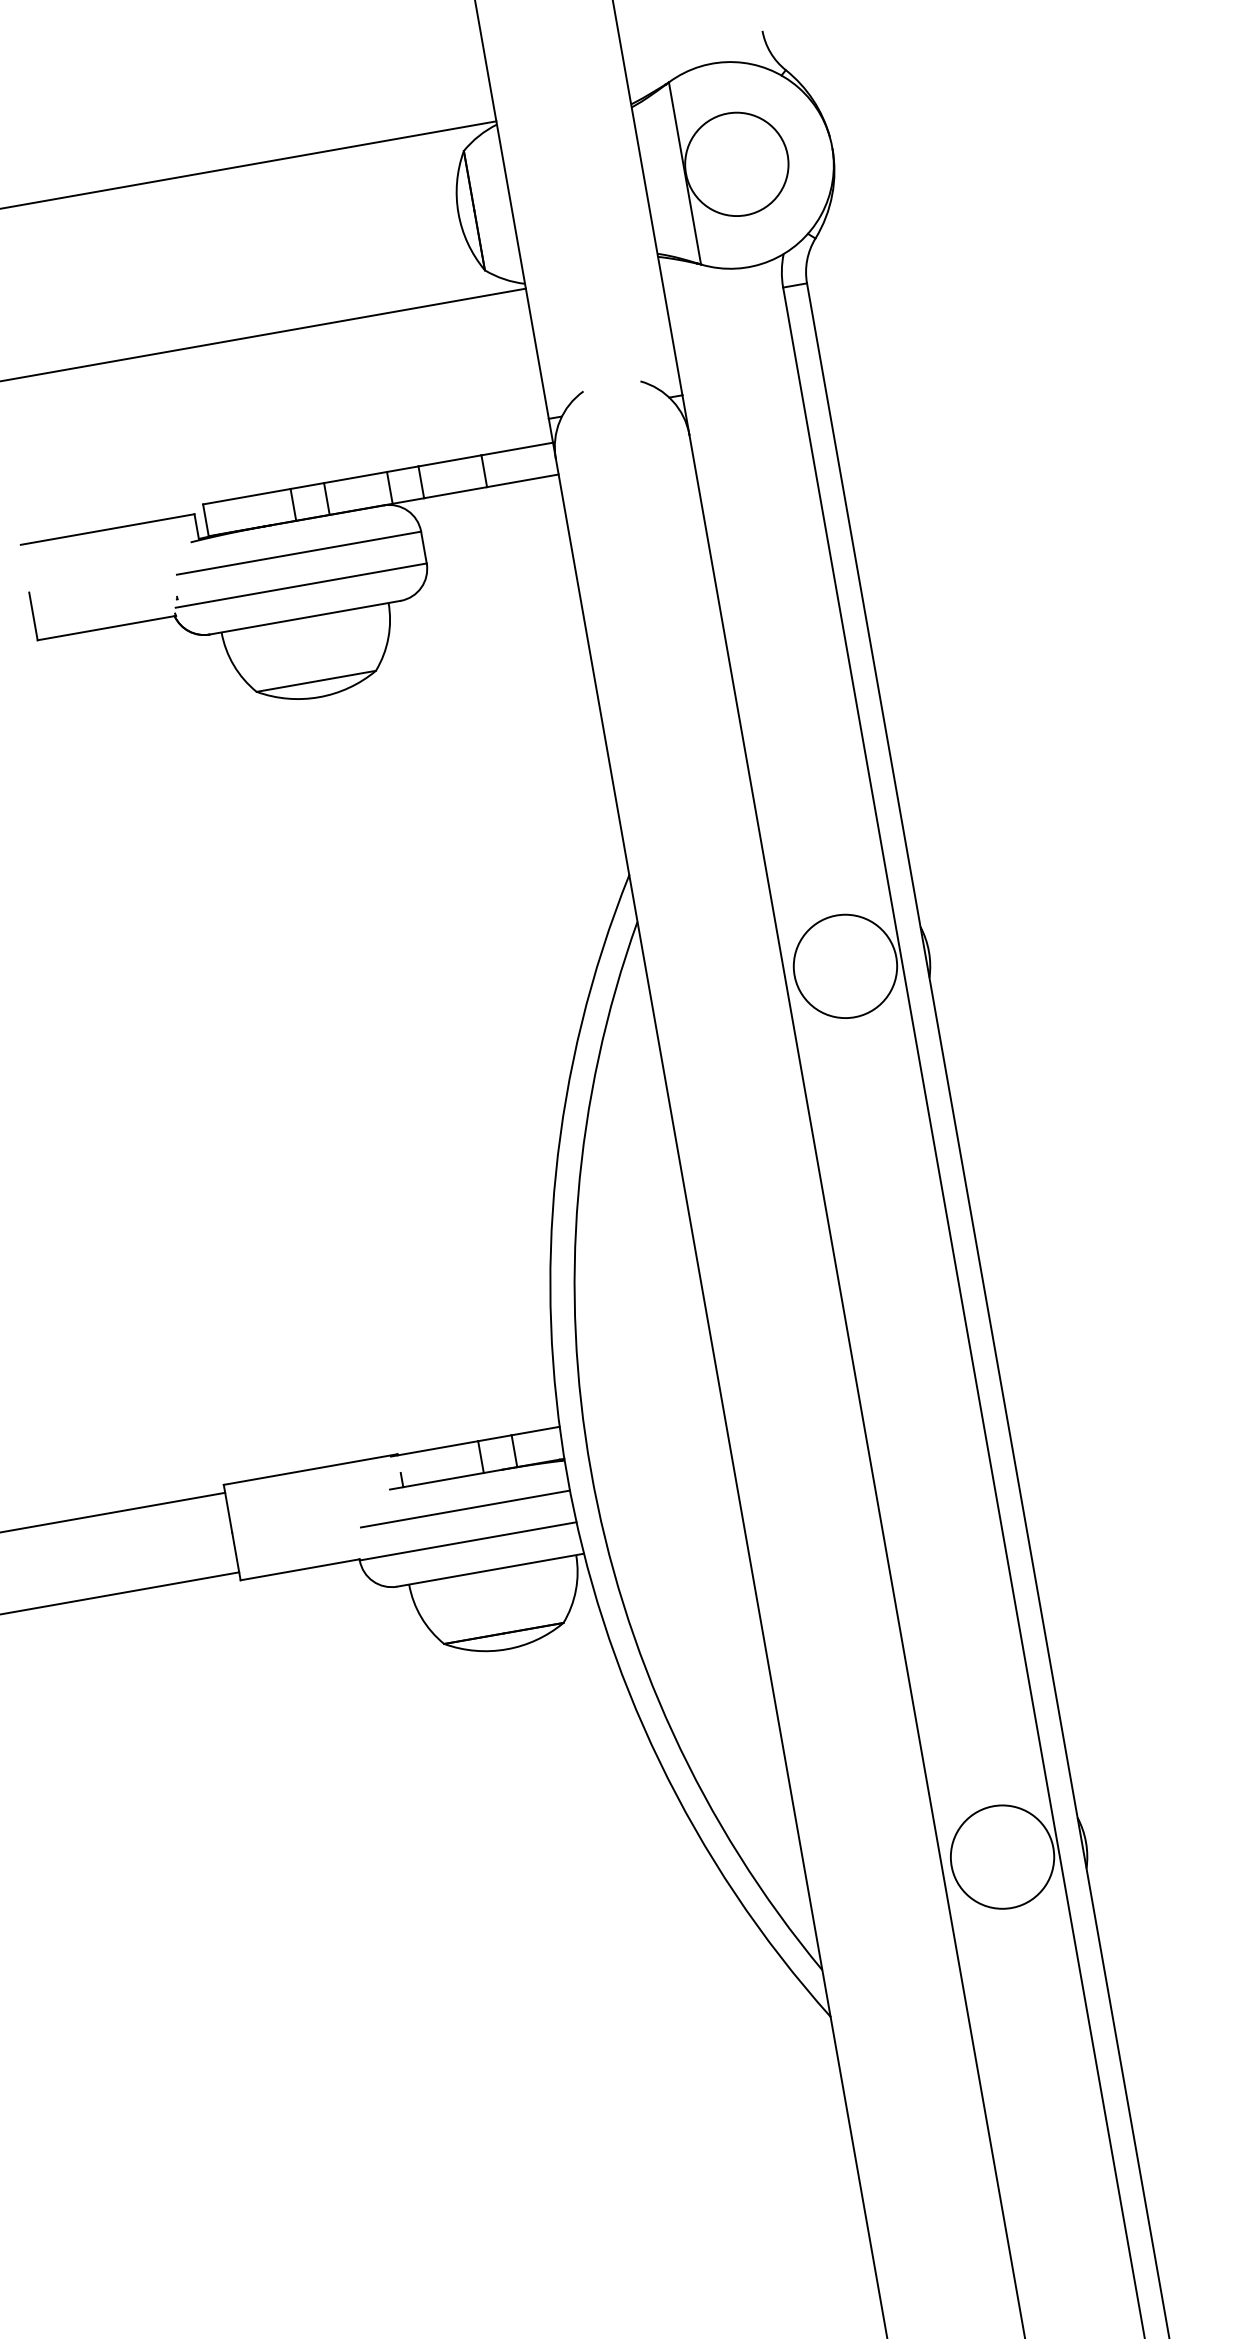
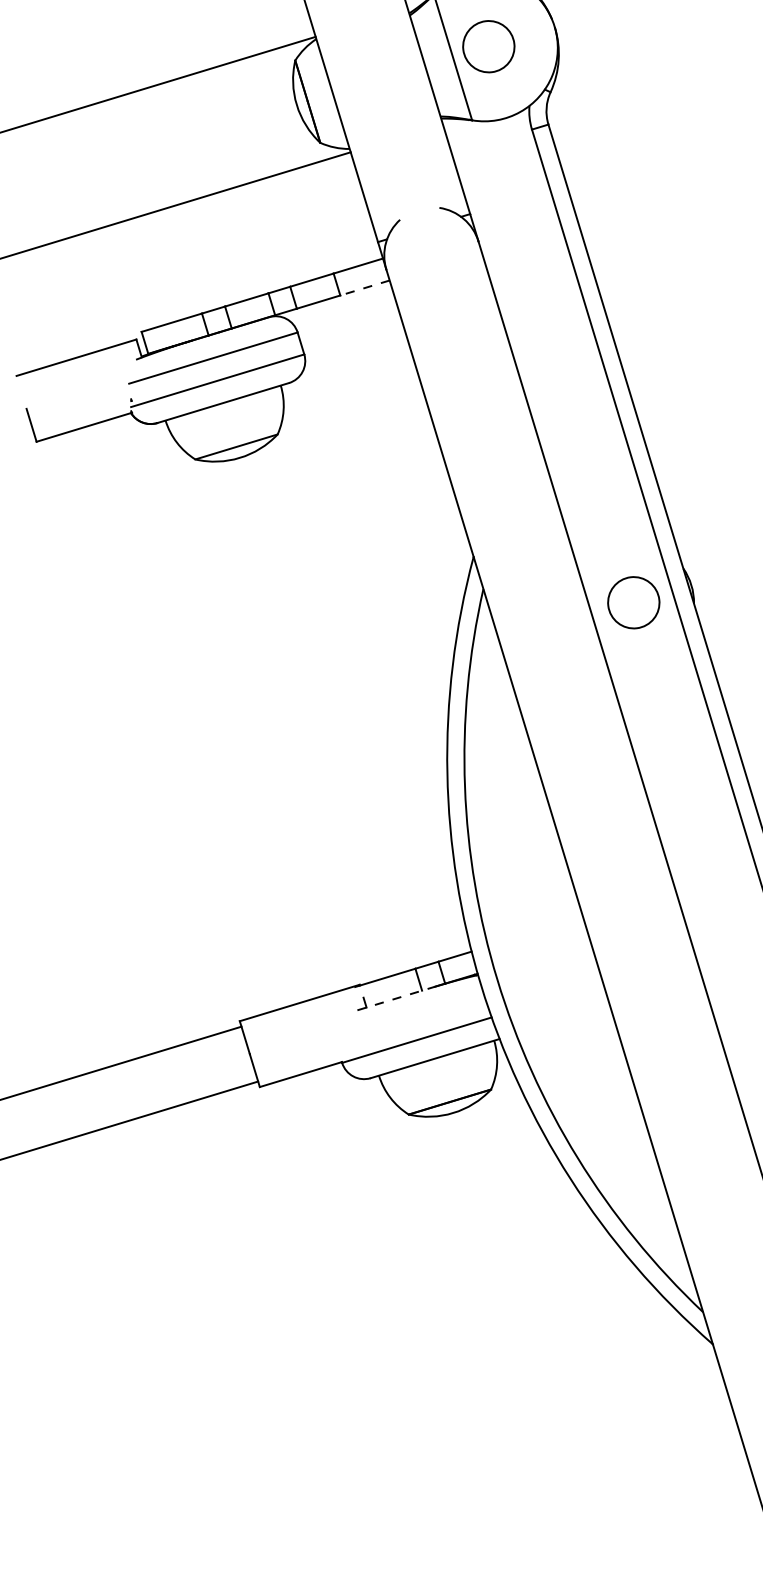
circle: (736, 164) -> (488, 46), size x0.7
line: (522, 480) -> (364, 287), solid -> dashed
circle: (845, 966) -> (633, 602), size x0.7
line: (446, 1479) -> (396, 998), solid -> dashed
line: (464, 1508) -> (411, 1017), removed

